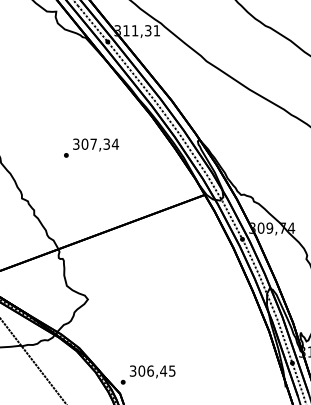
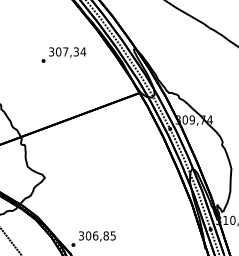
text: (91, 147) -> (63, 54), moved
text: (163, 370) -> (106, 235), 306,45 -> 306,85

